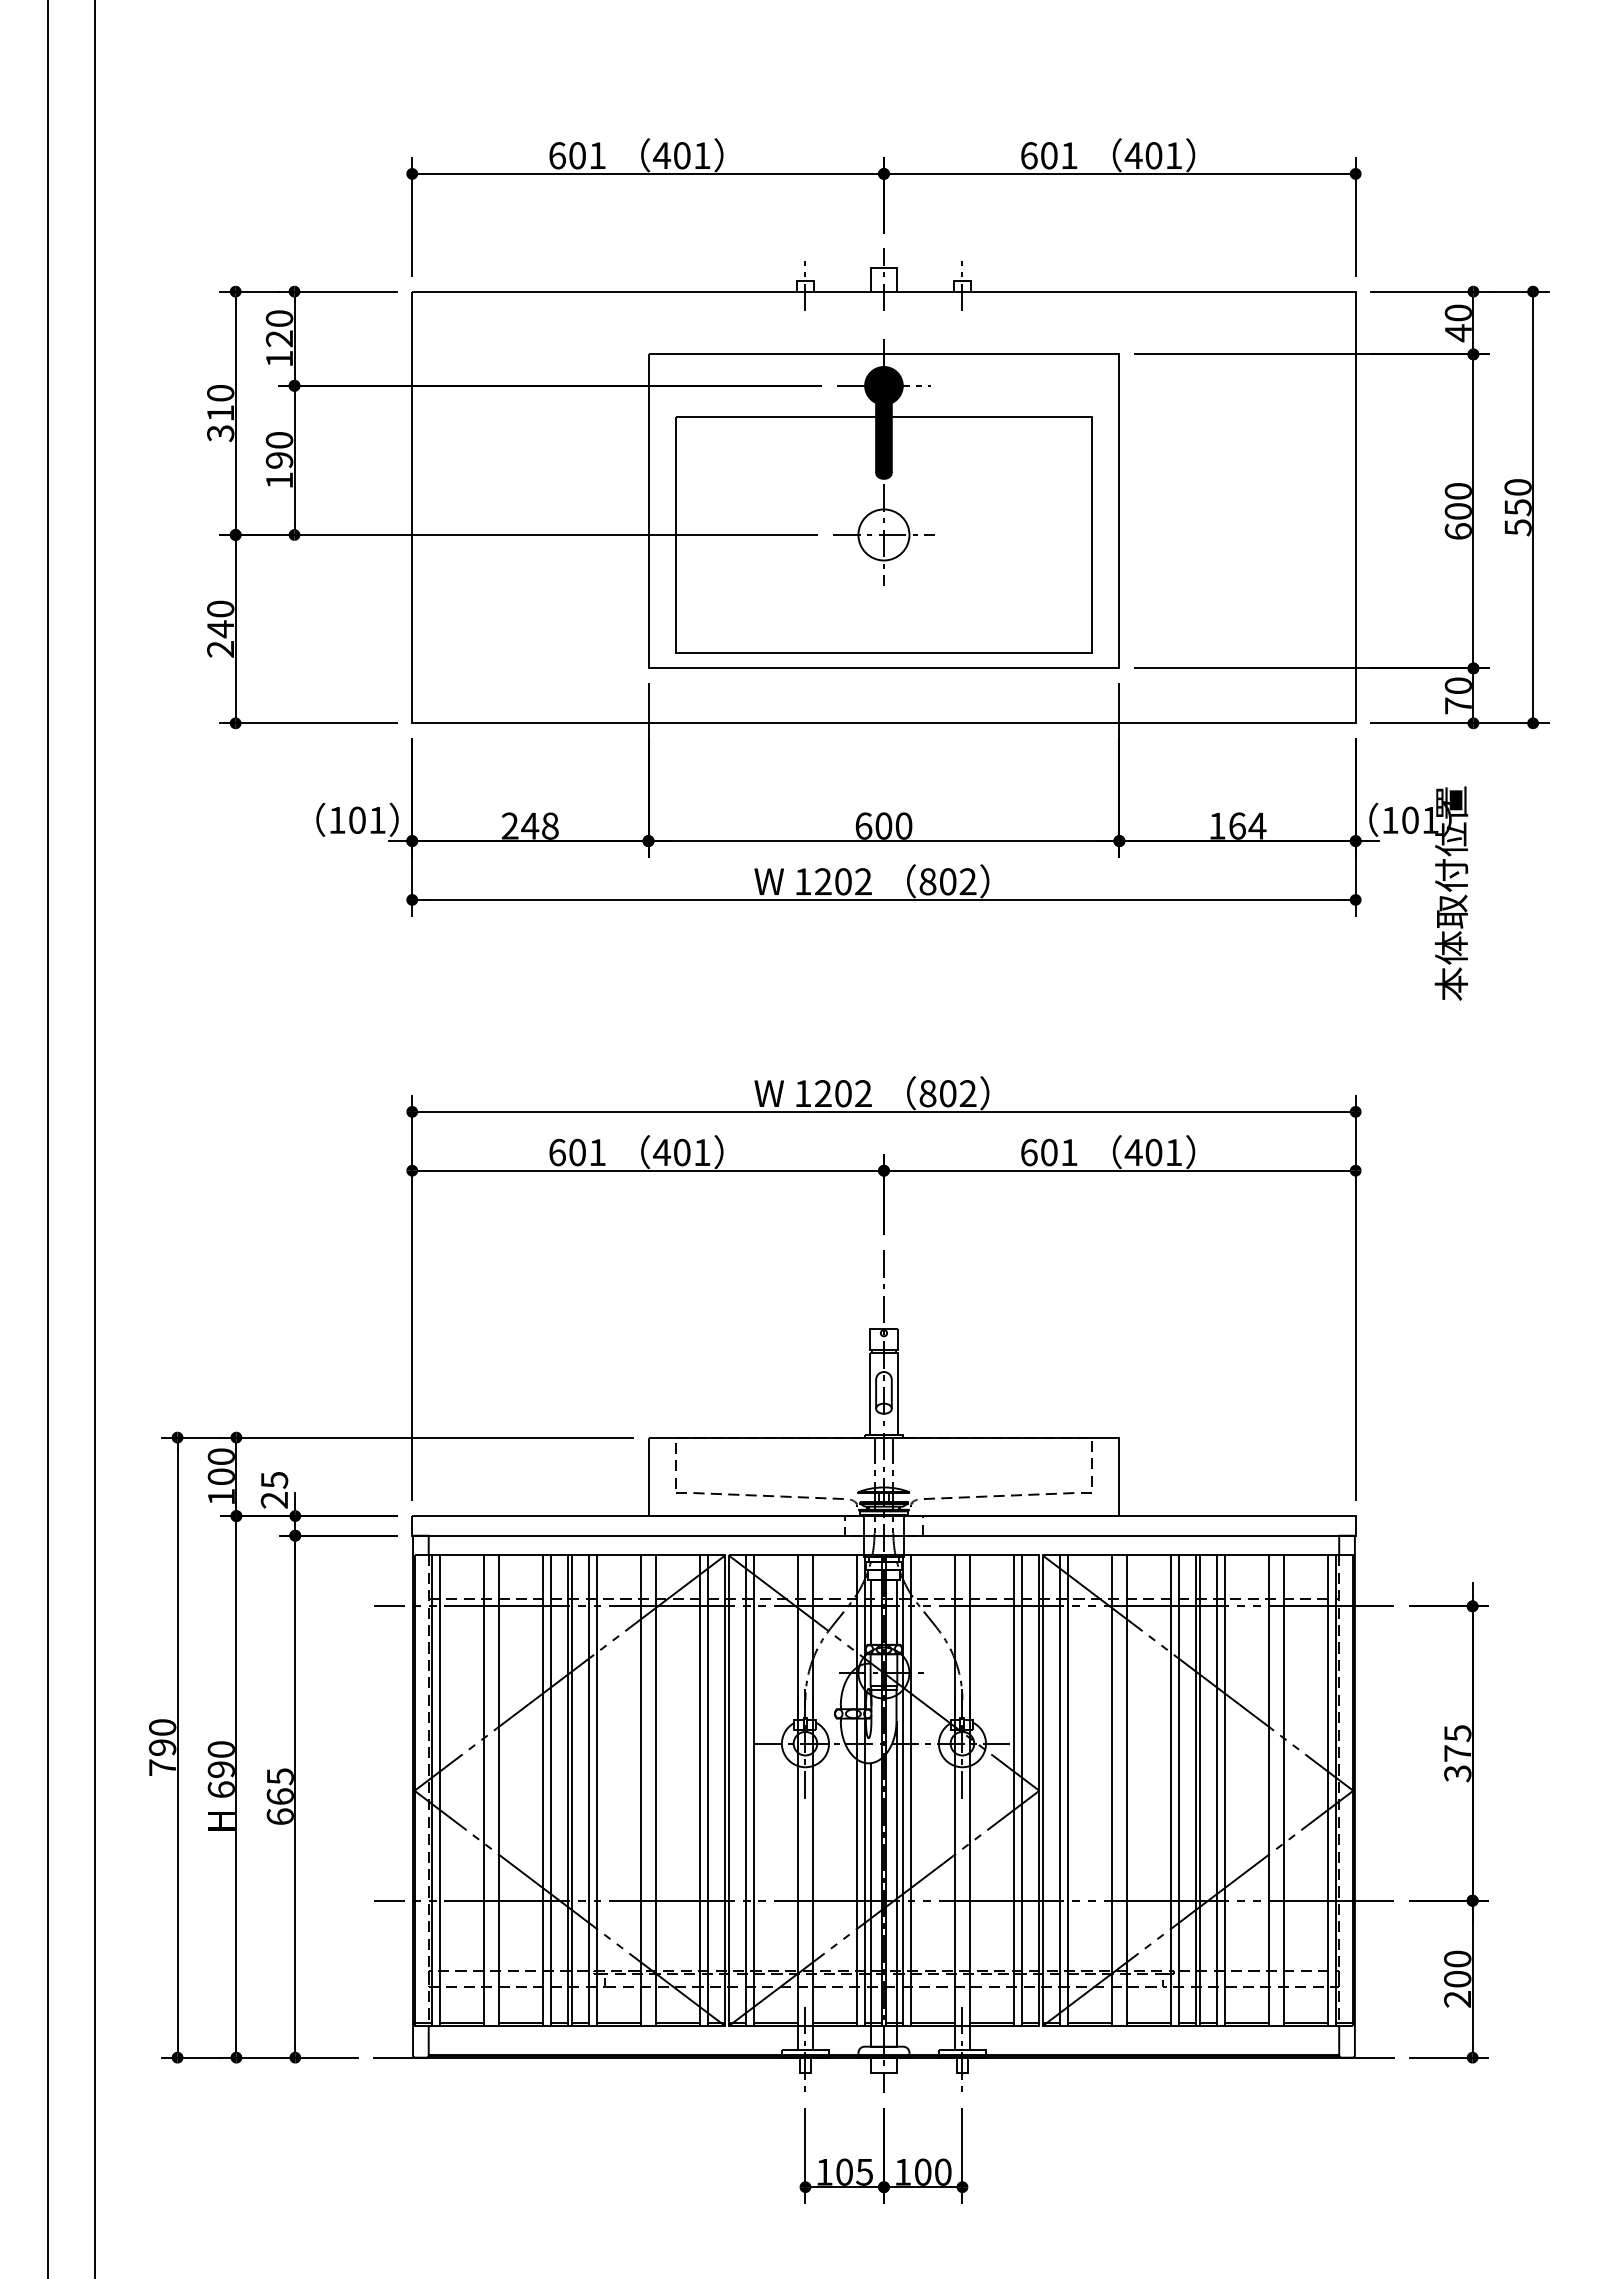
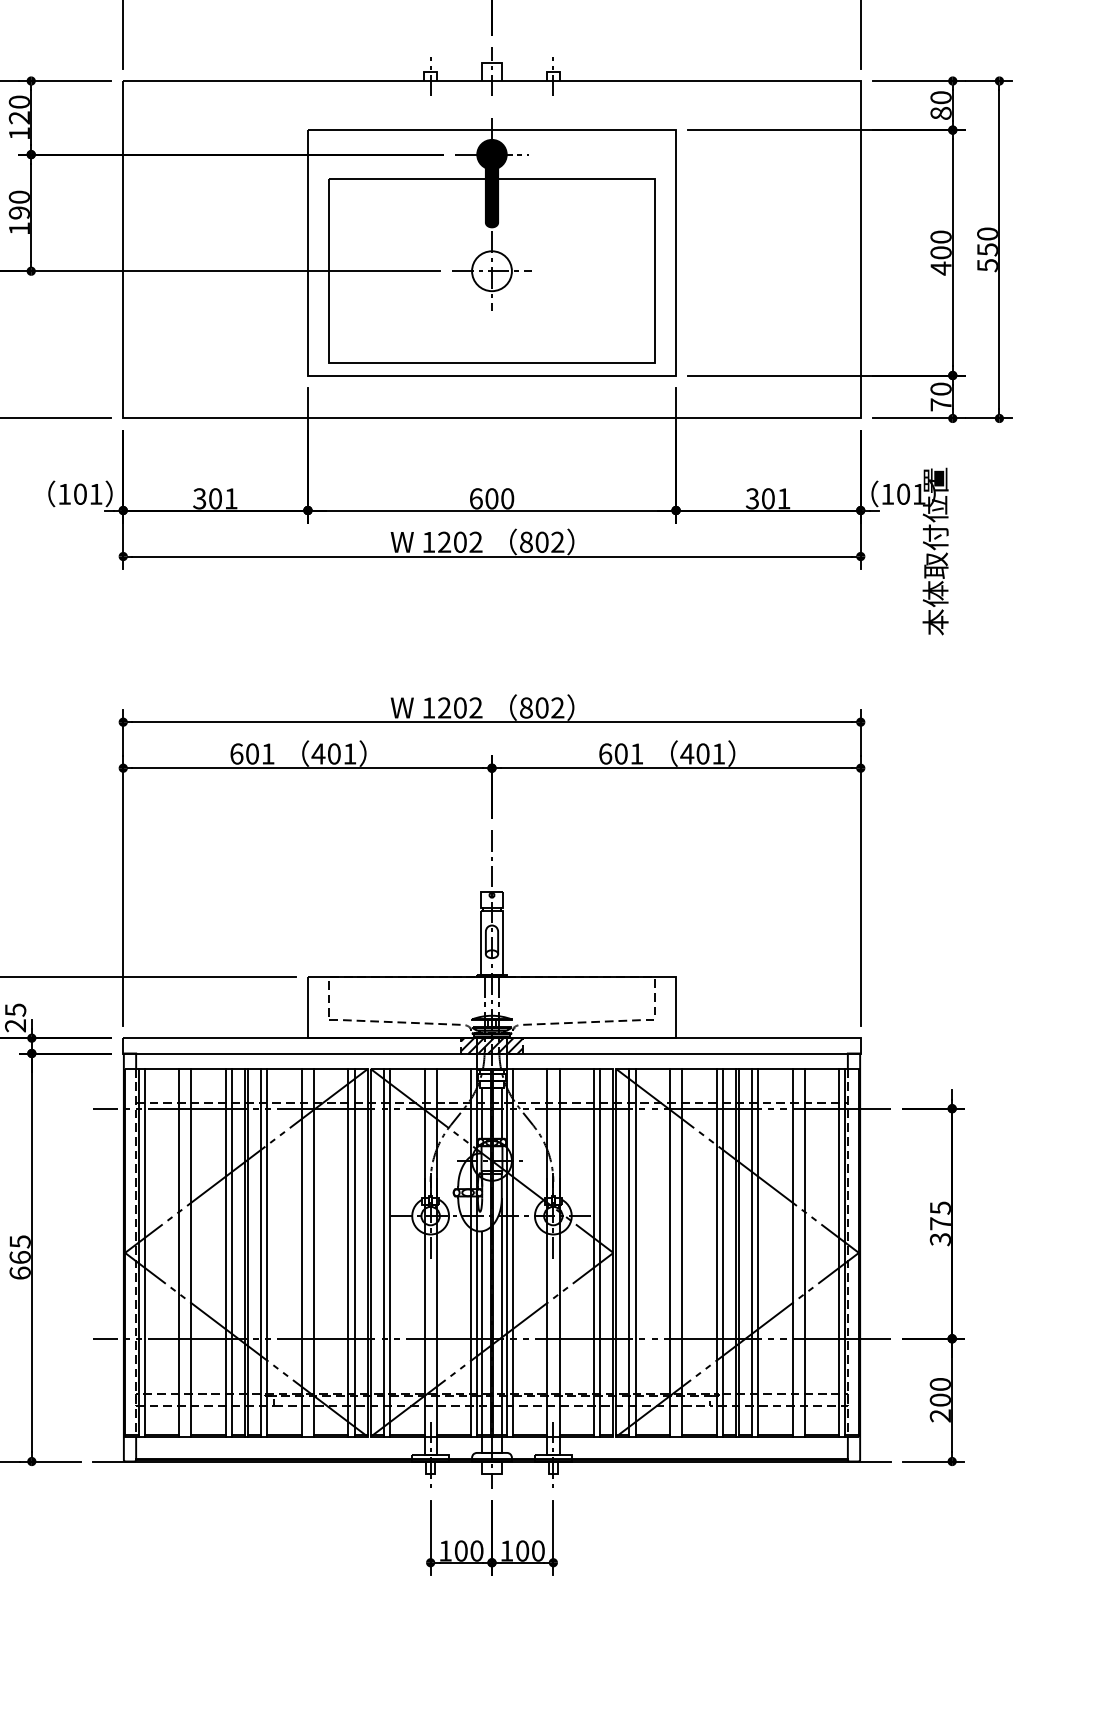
text: (1457, 333) -> (940, 113), 40 -> 80
text: (1457, 531) -> (940, 268), 600 -> 400
text: (529, 825) -> (214, 498), 248 -> 301
text: (1237, 825) -> (768, 498), 164 -> 301
hatch: (883, 1525) -> (491, 1045), added
text: (864, 2171) -> (476, 1550), 105 -> 100

